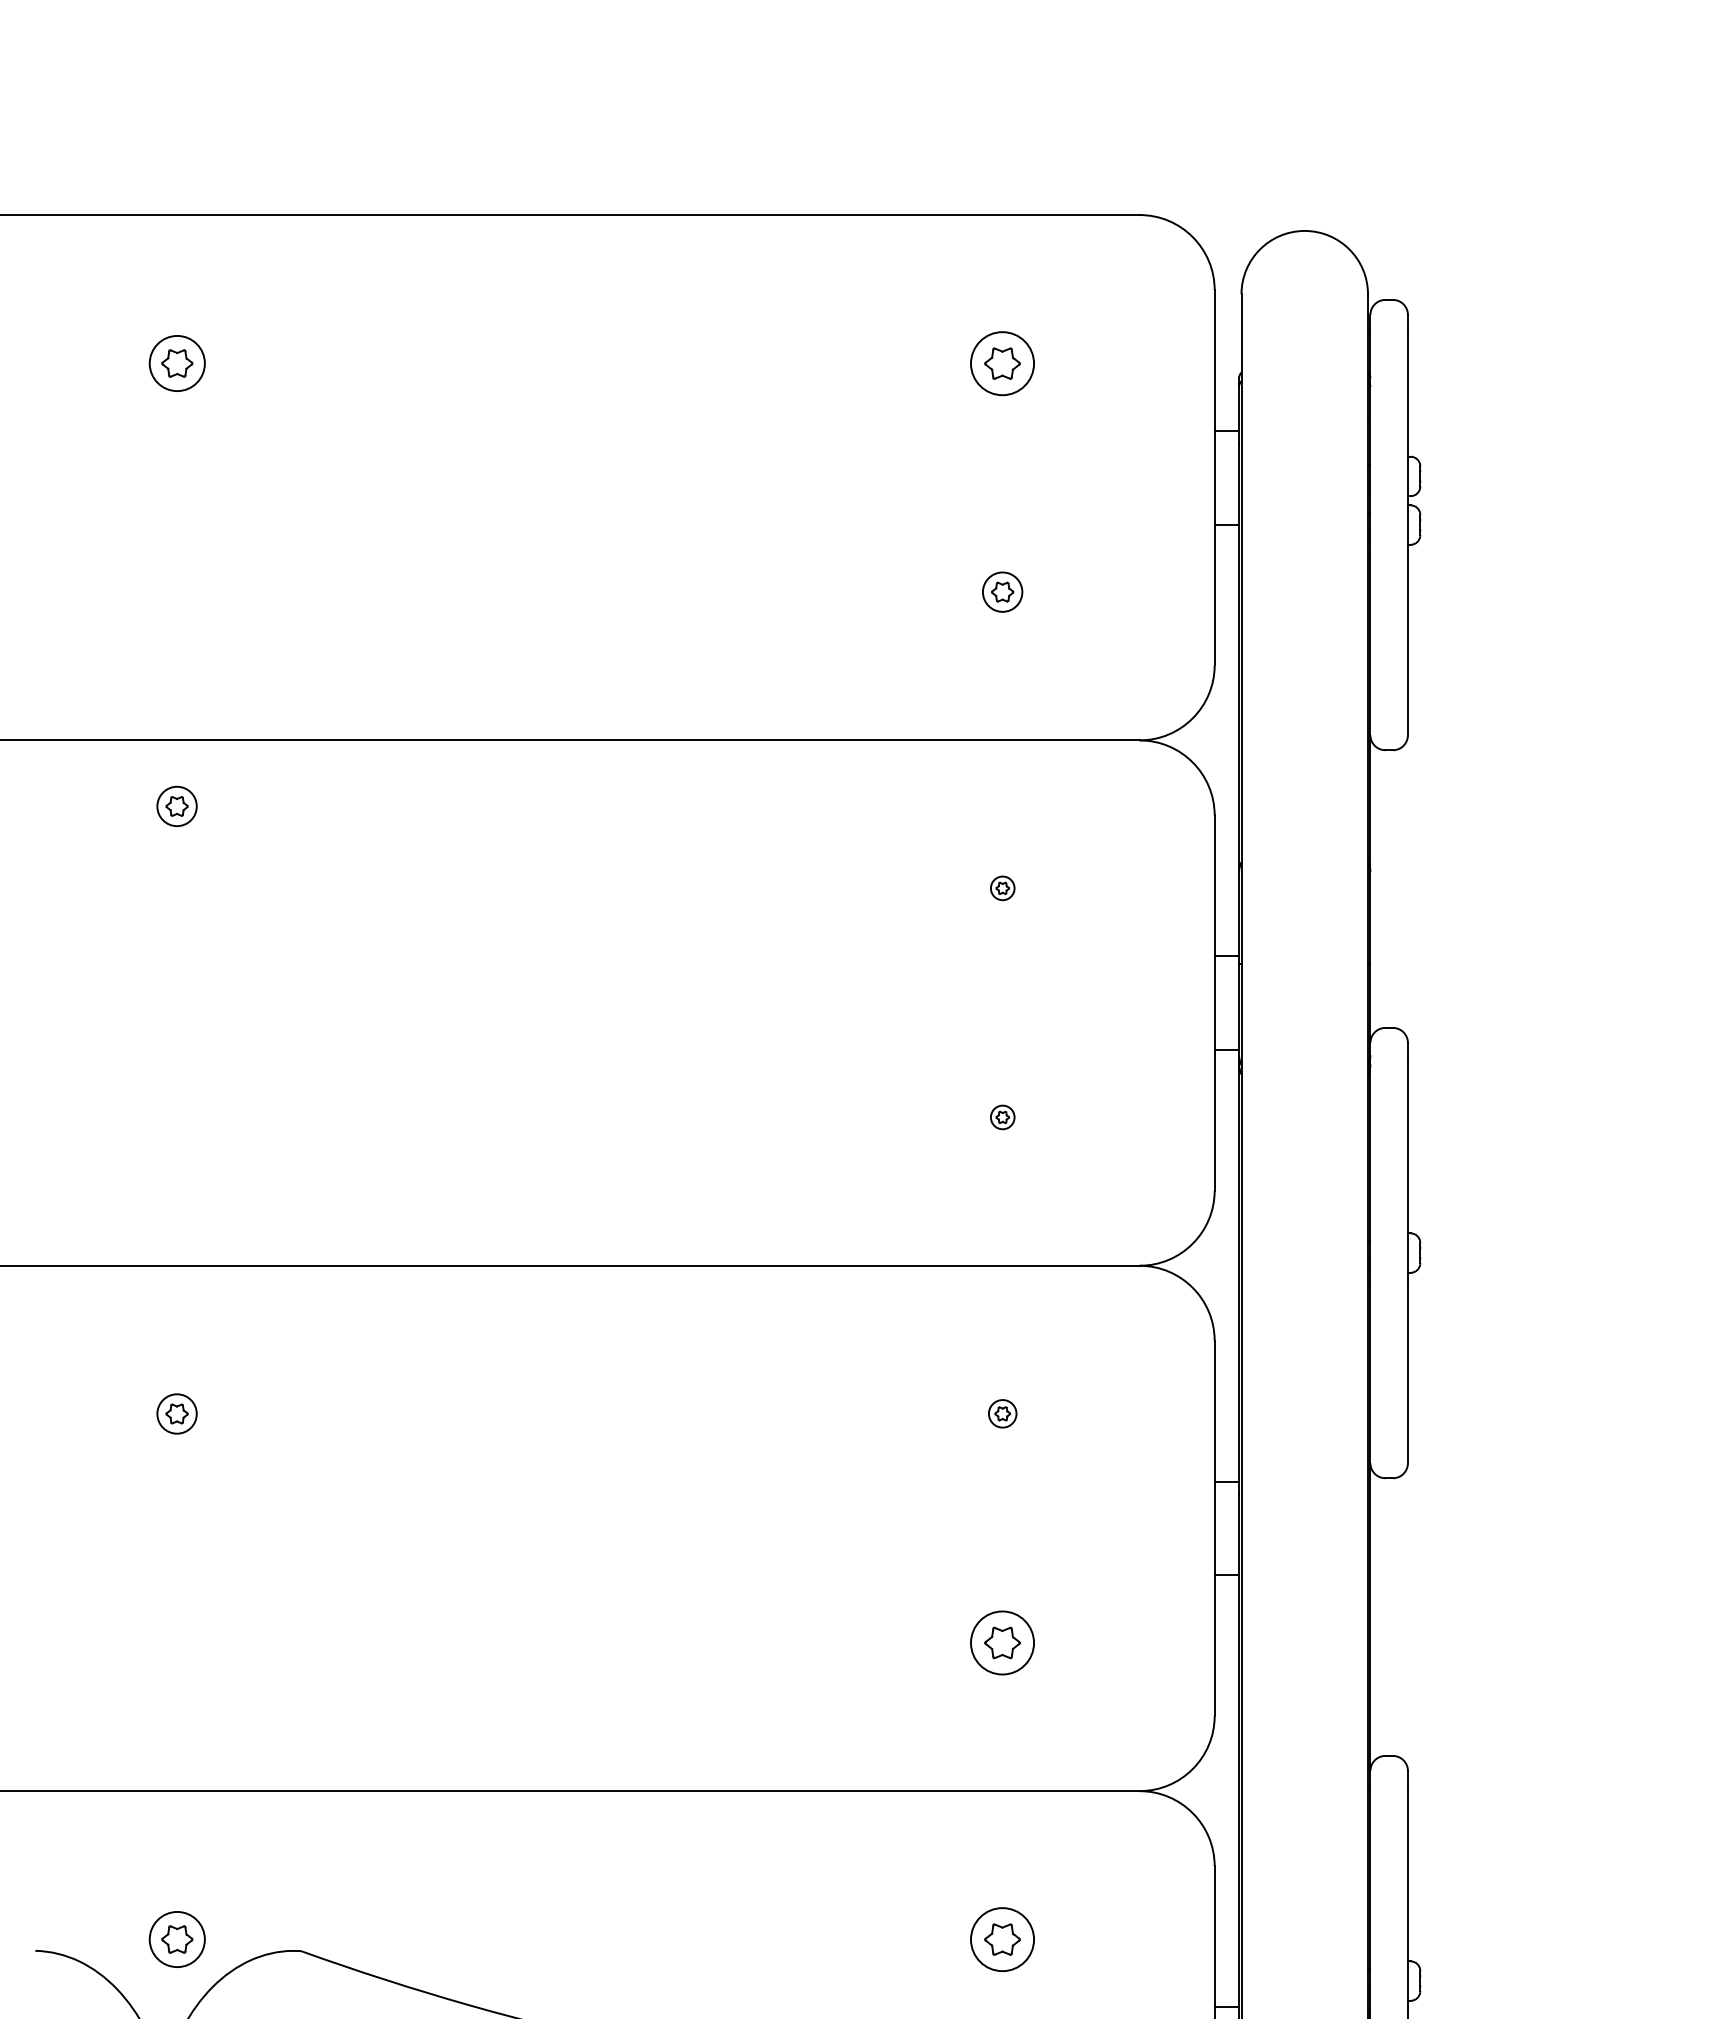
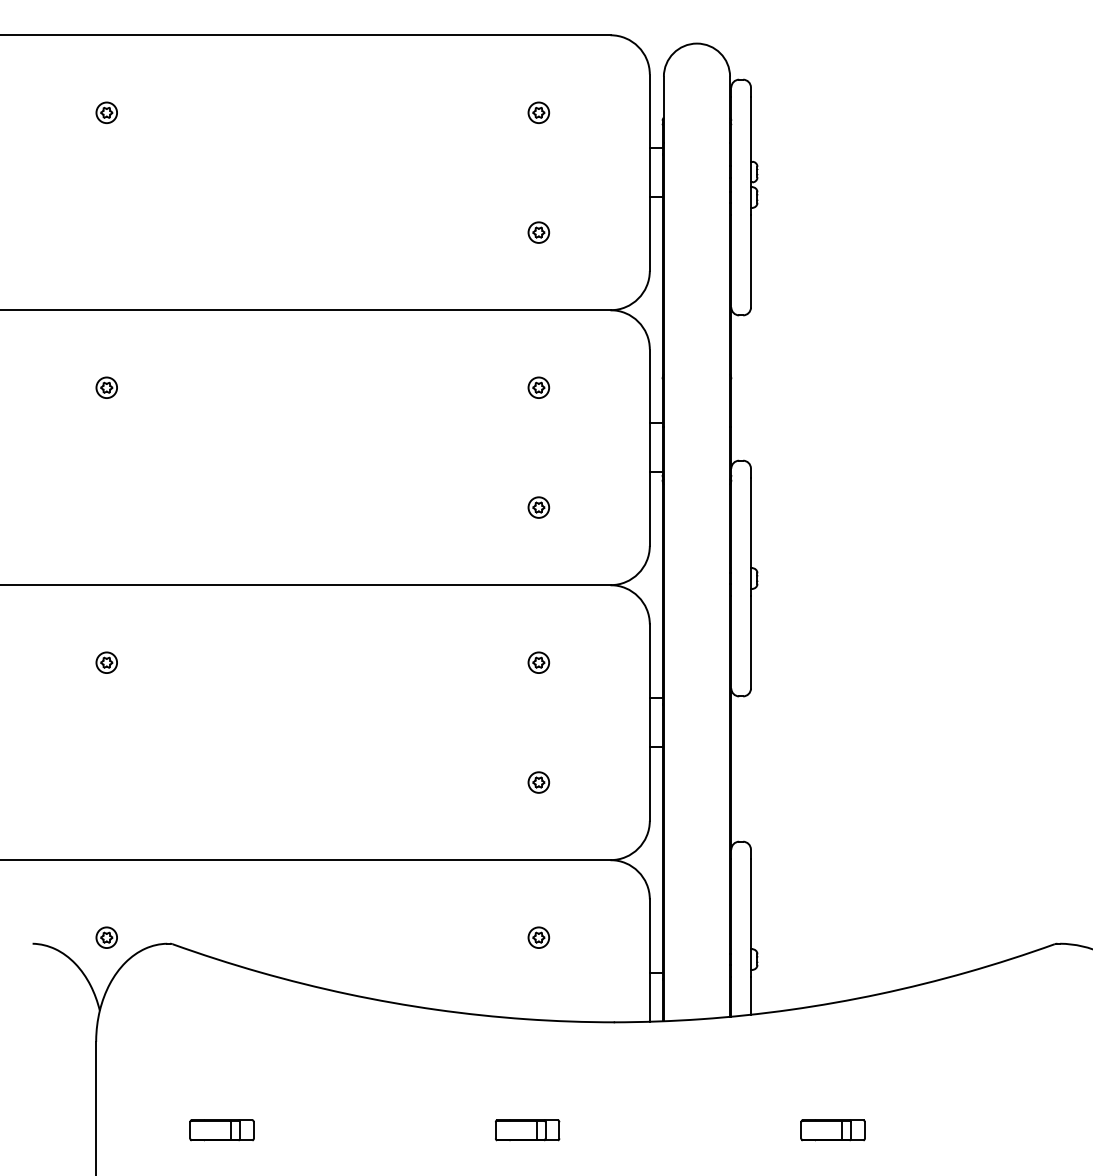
part: (176, 362) -> (106, 112), size x0.71
part: (1001, 362) -> (538, 112), size x0.62
part: (176, 805) -> (106, 387), moved
part: (1001, 888) -> (538, 387), size x1.67
part: (1001, 1117) -> (538, 507), size x1.67
part: (1001, 1413) -> (538, 662), size x1.43
part: (1001, 1642) -> (538, 782), size x0.62
part: (176, 1938) -> (106, 937), size x0.71
part: (1001, 1938) -> (538, 937), size x0.62

